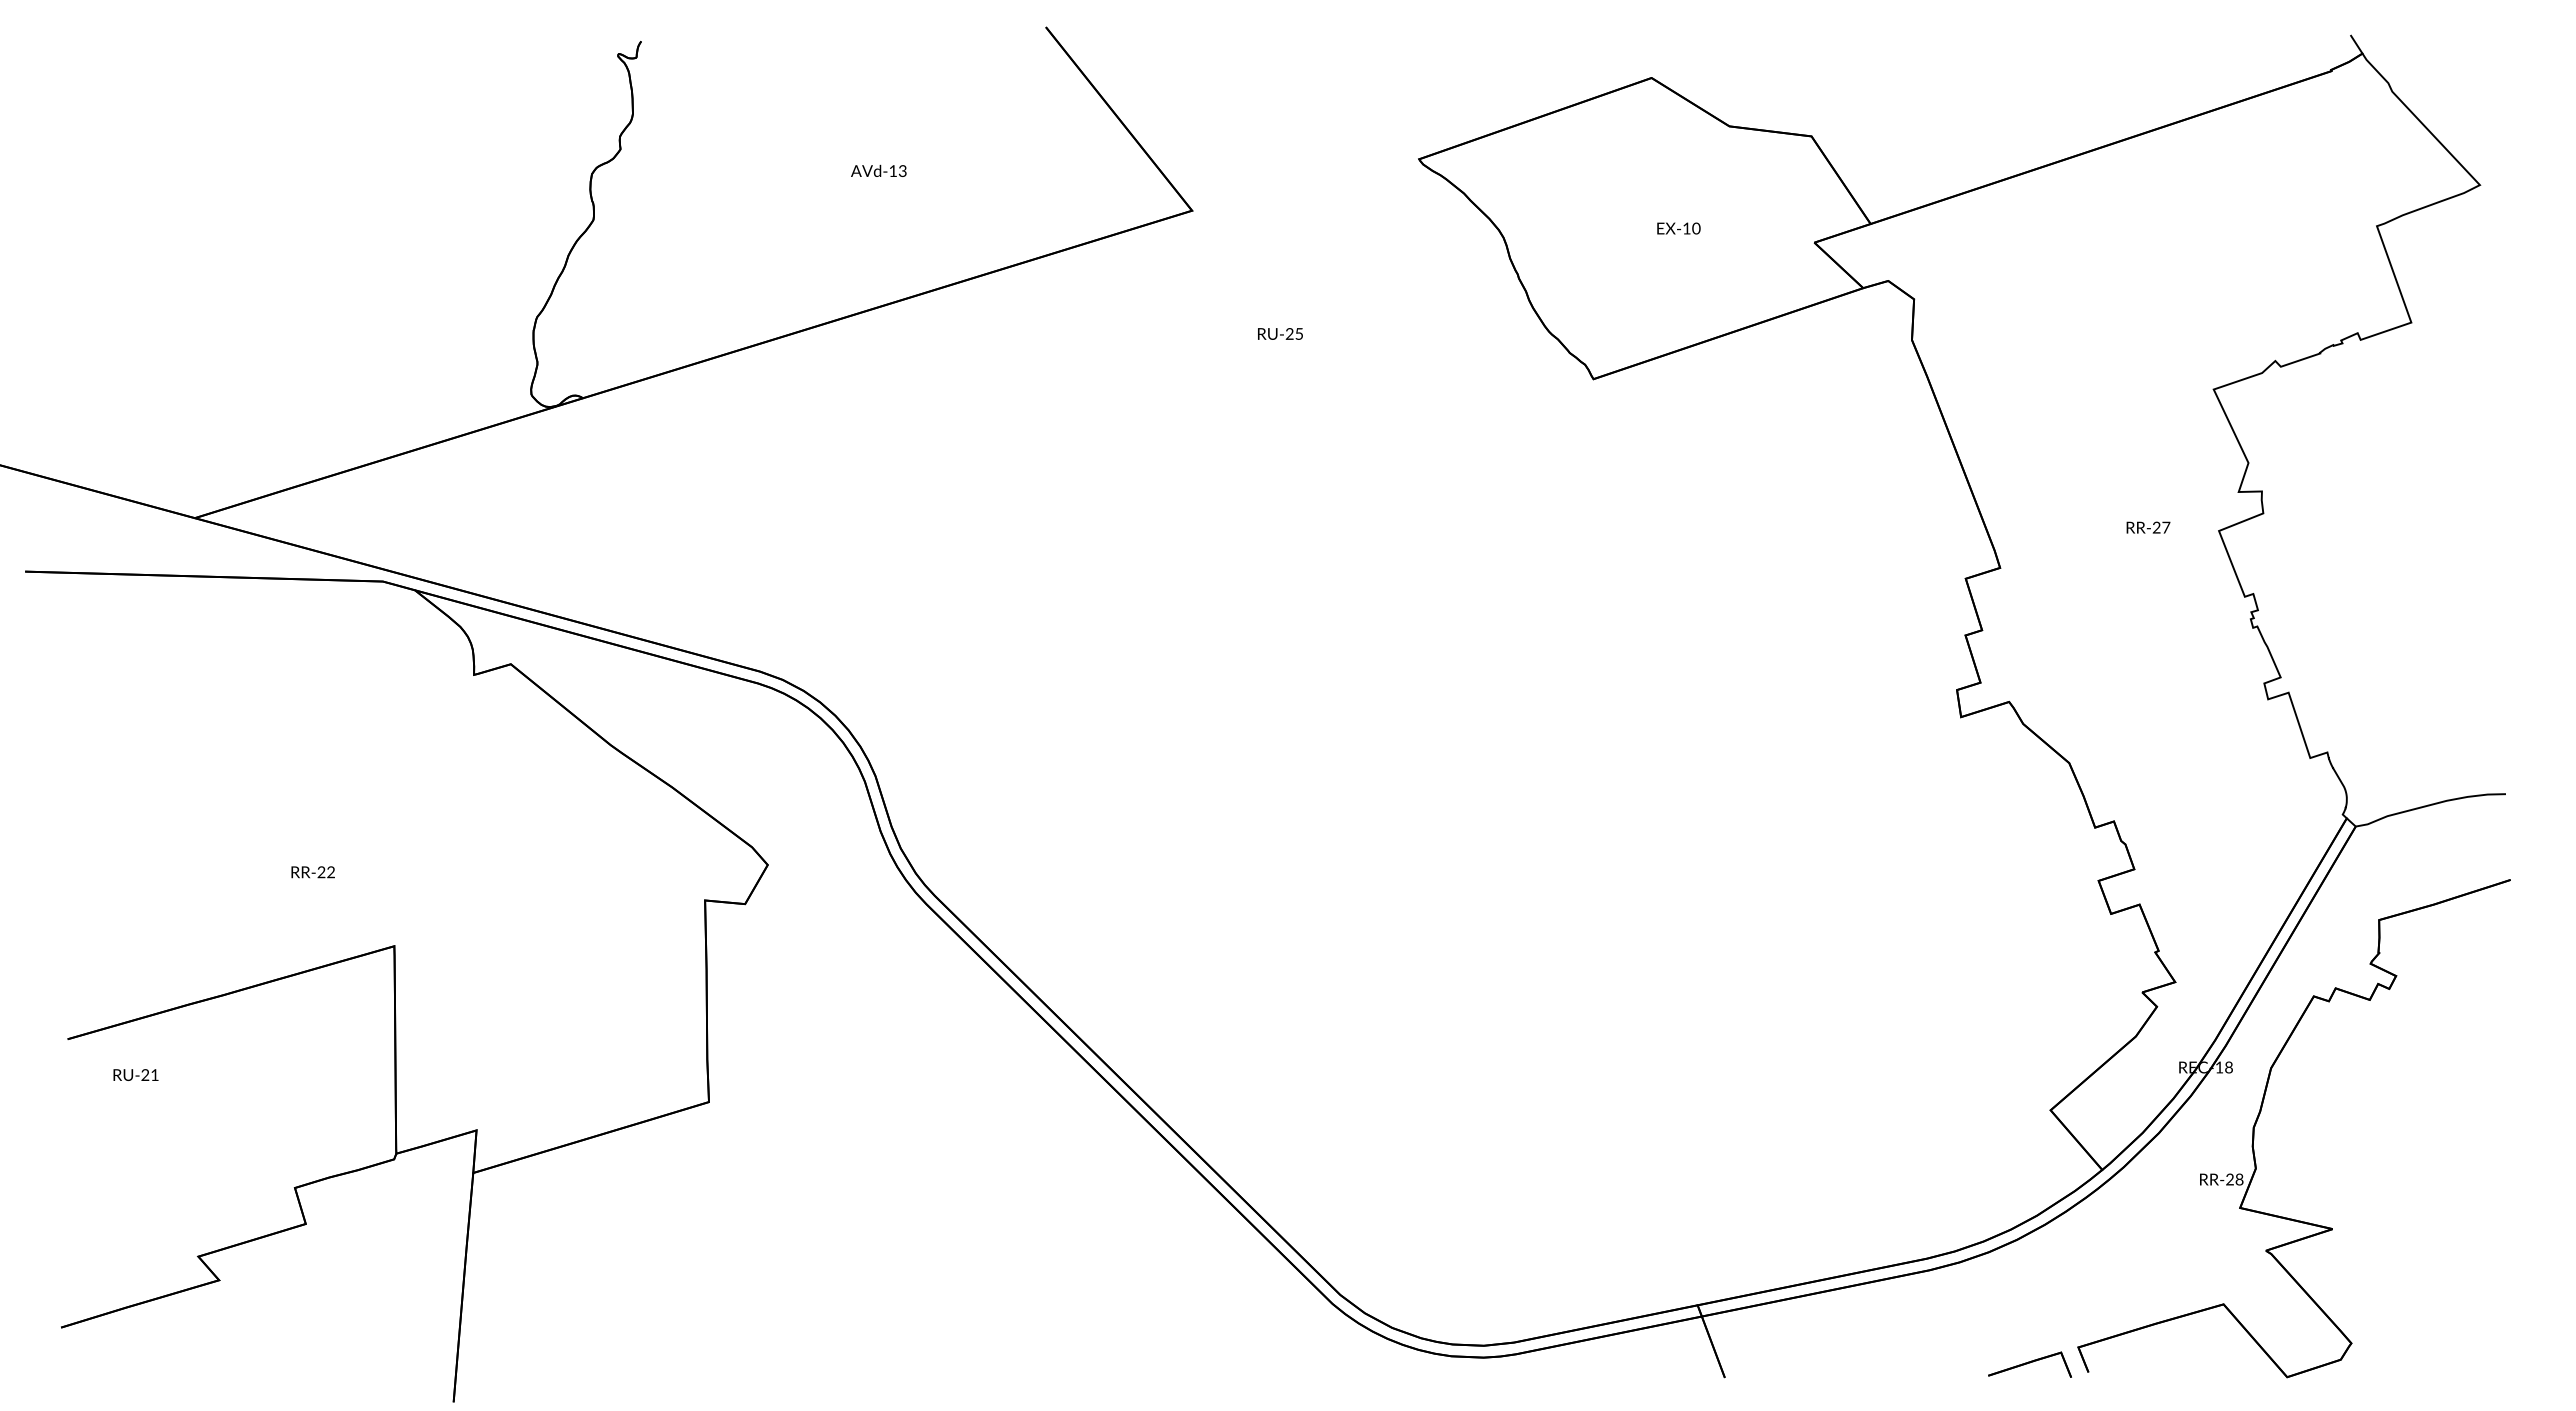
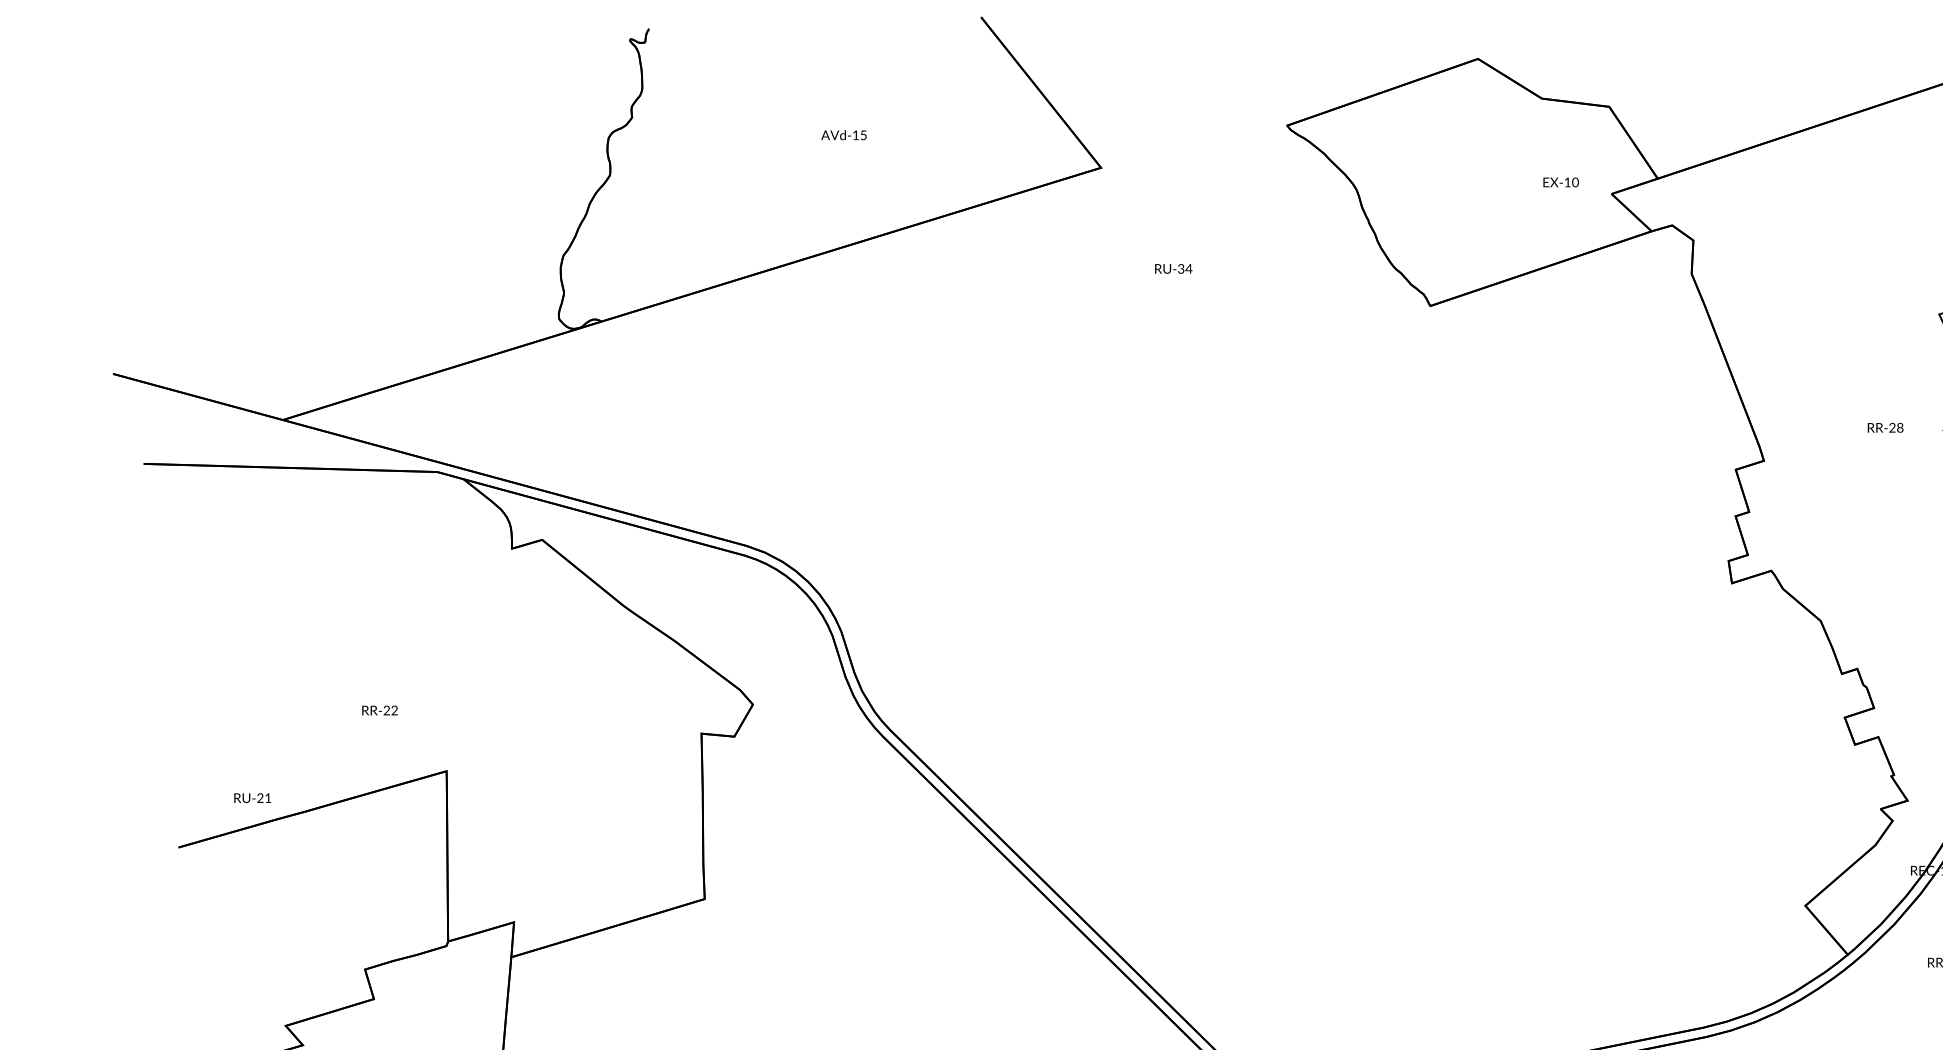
text: (902, 170) -> (863, 134), AVd-13 -> AVd-15
text: (1678, 228) -> (1560, 182), moved
text: (1294, 333) -> (1185, 268), RU-25 -> RU-34
text: (2166, 527) -> (1900, 427), RR-27 -> RR-28
text: (135, 1074) -> (252, 797), moved

